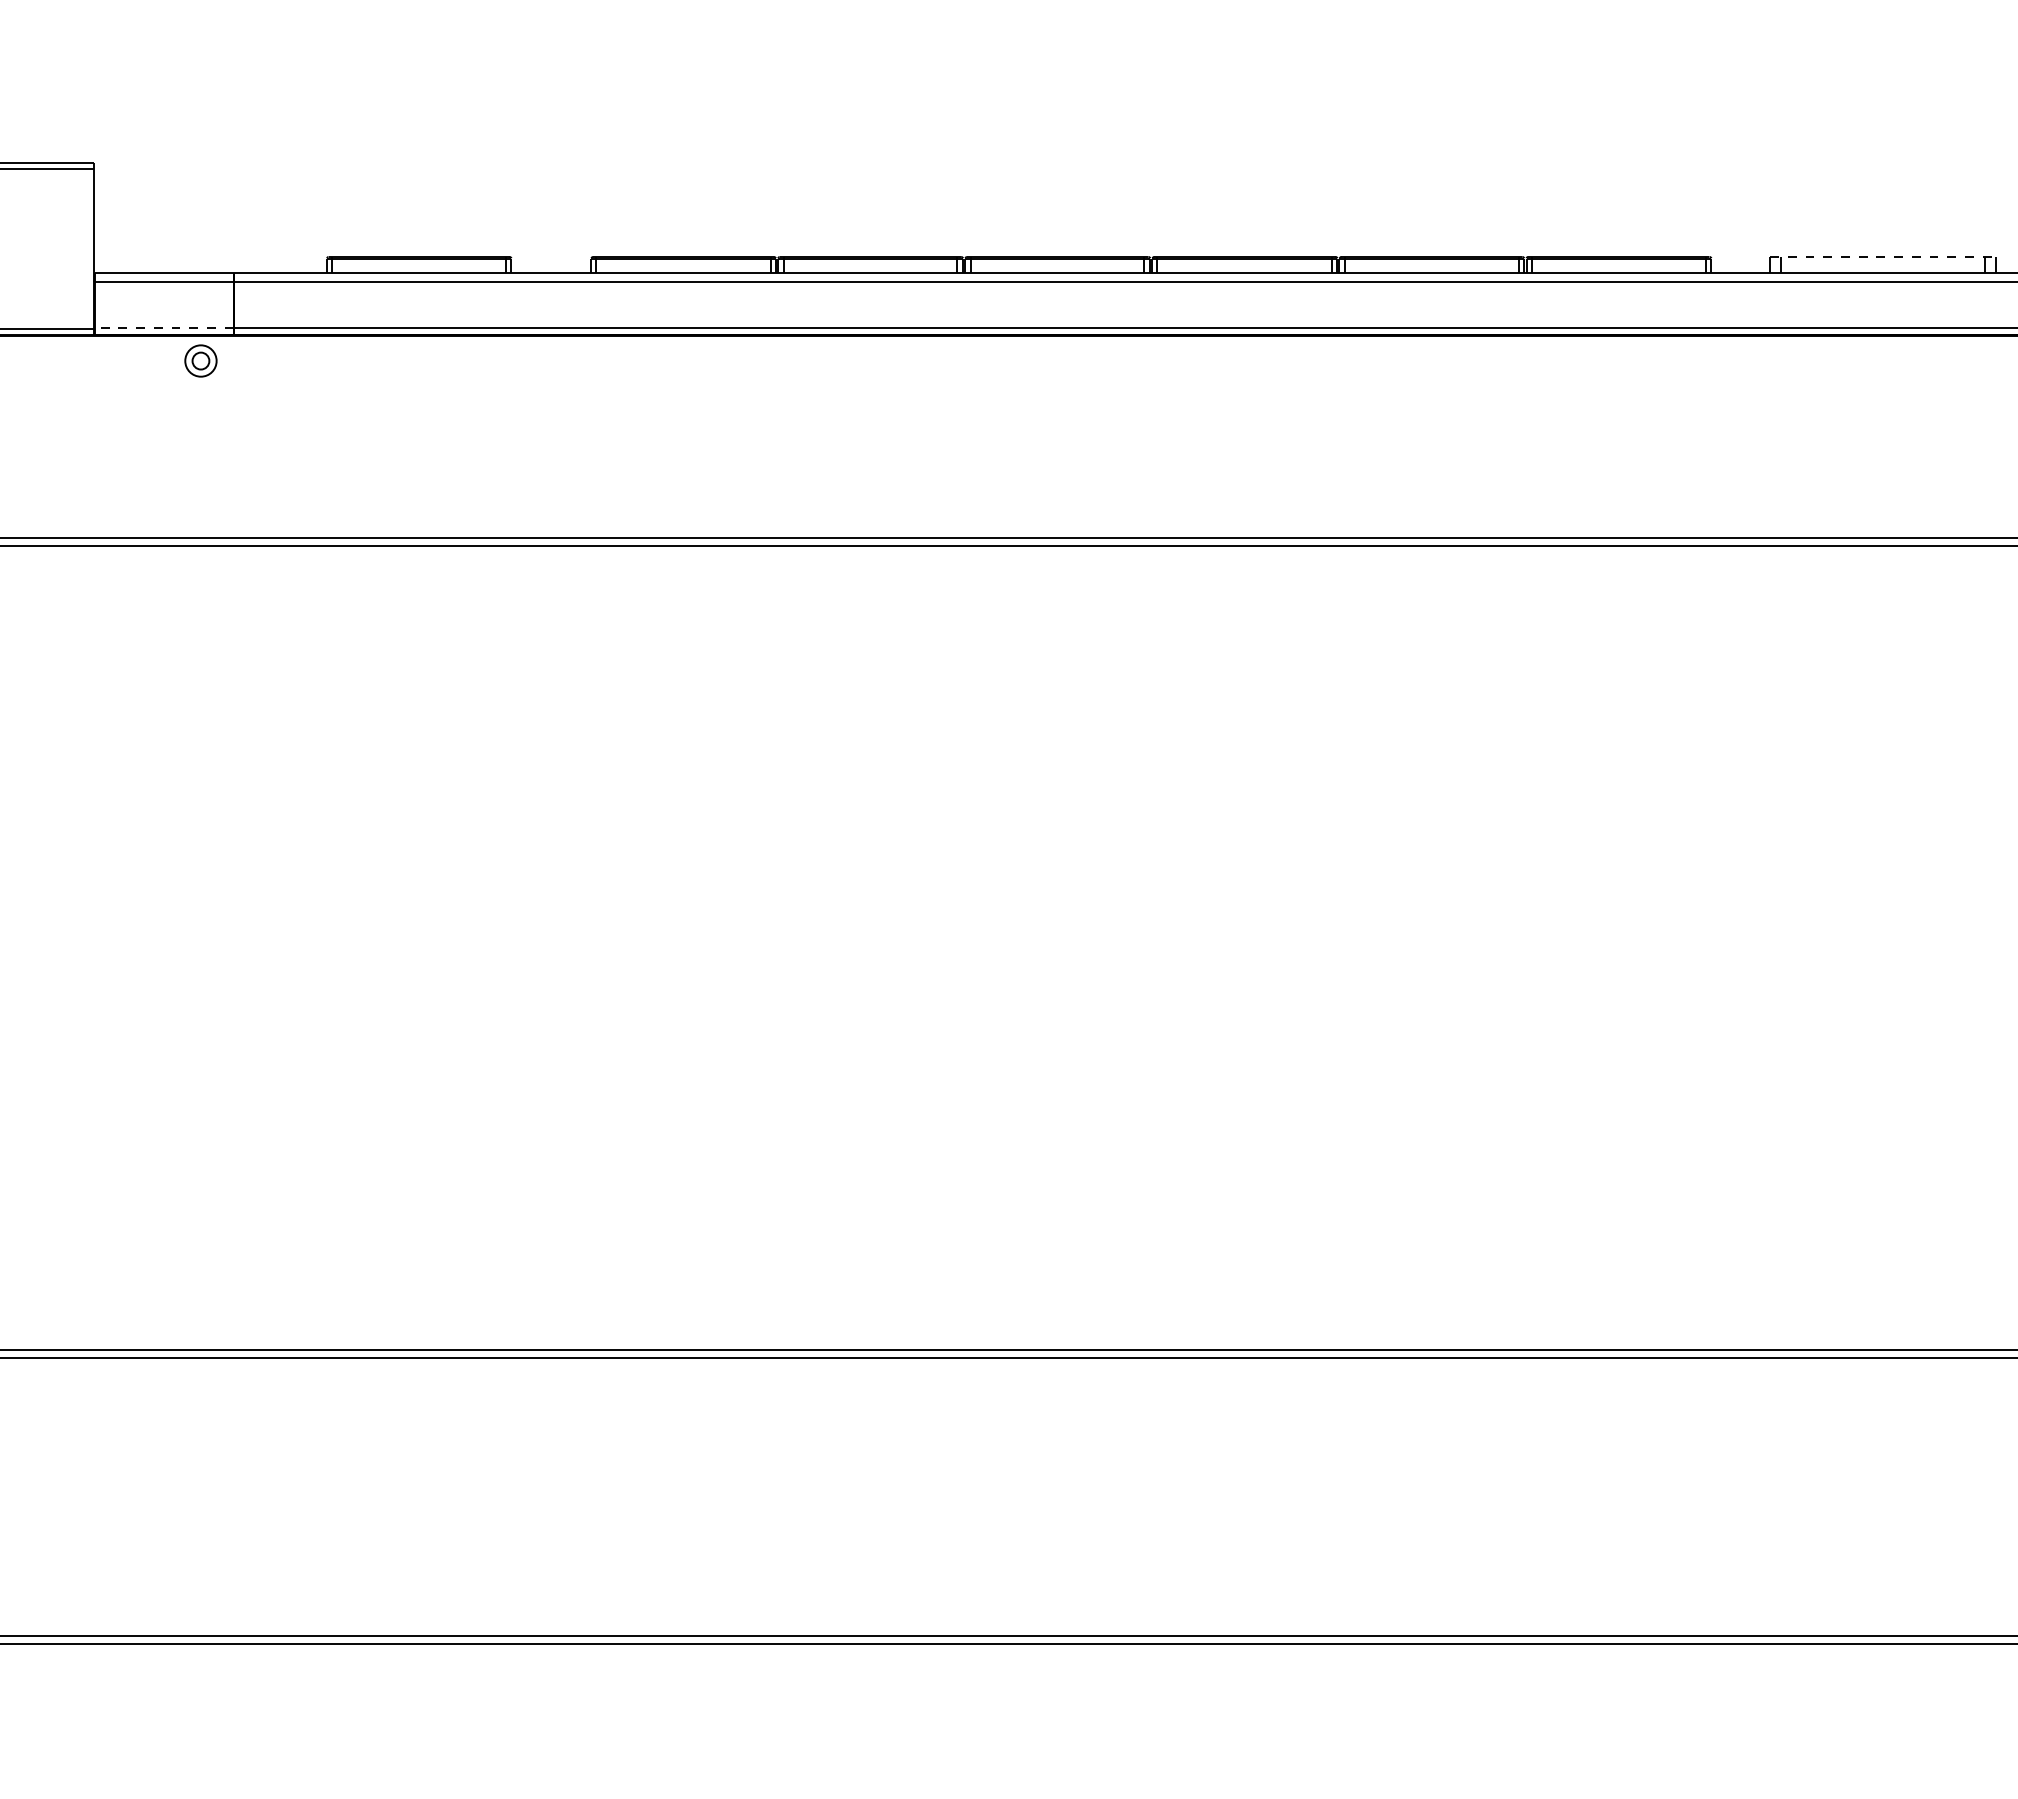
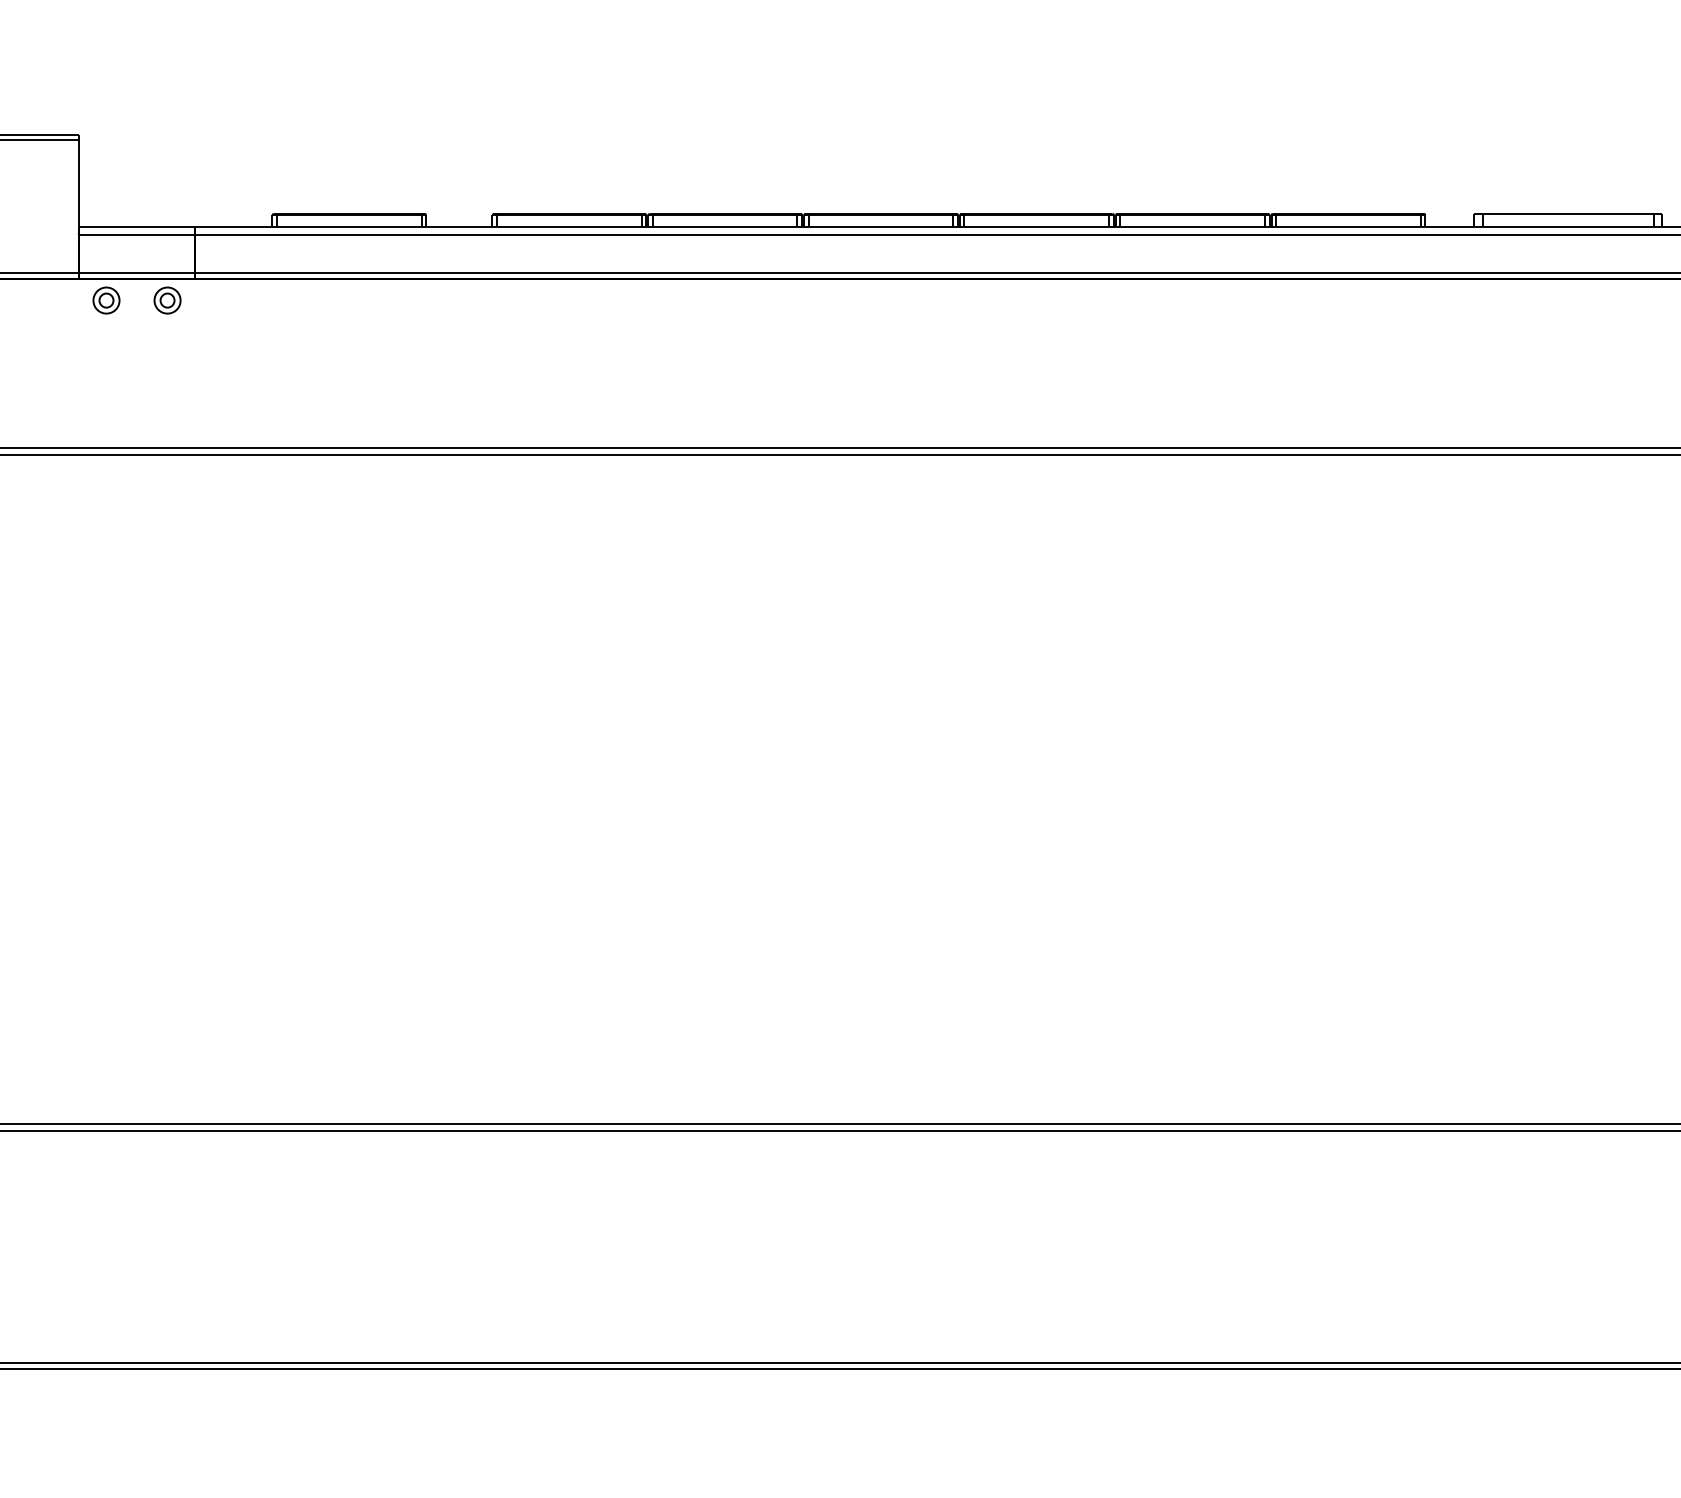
line: (1883, 257) -> (1568, 214), dashed -> solid
line: (163, 328) -> (136, 273), dashed -> solid
part: (127, 360) -> (106, 300), added

